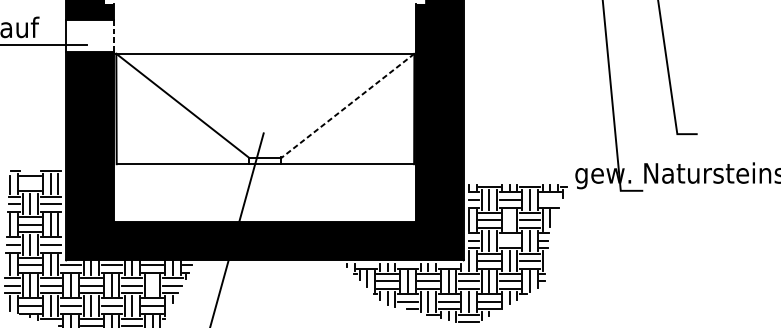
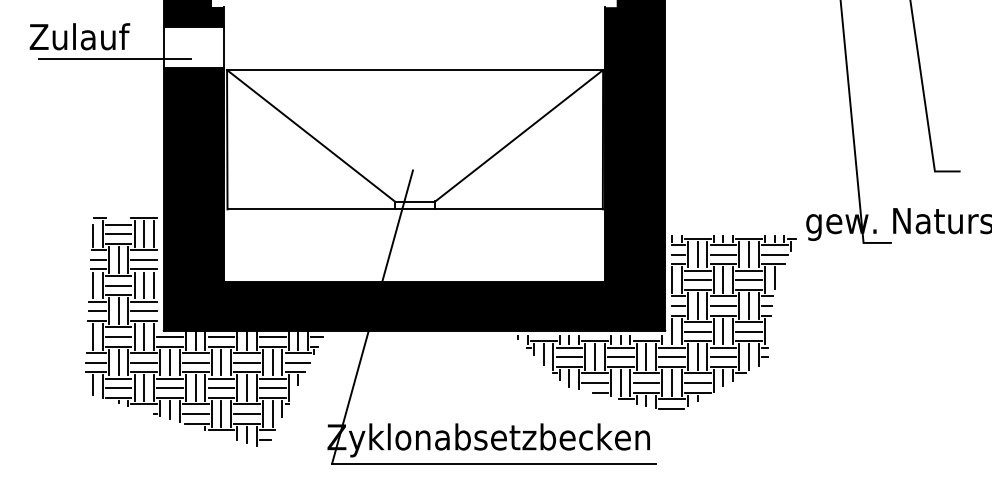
line: (114, 35) -> (224, 47), dashed -> solid
line: (348, 105) -> (519, 135), dashed -> solid
line: (30, 184) -> (118, 234), added
line: (550, 199) -> (774, 254), added
line: (509, 220) -> (723, 280), added
line: (509, 240) -> (723, 305), added
line: (152, 285) -> (272, 362), added

